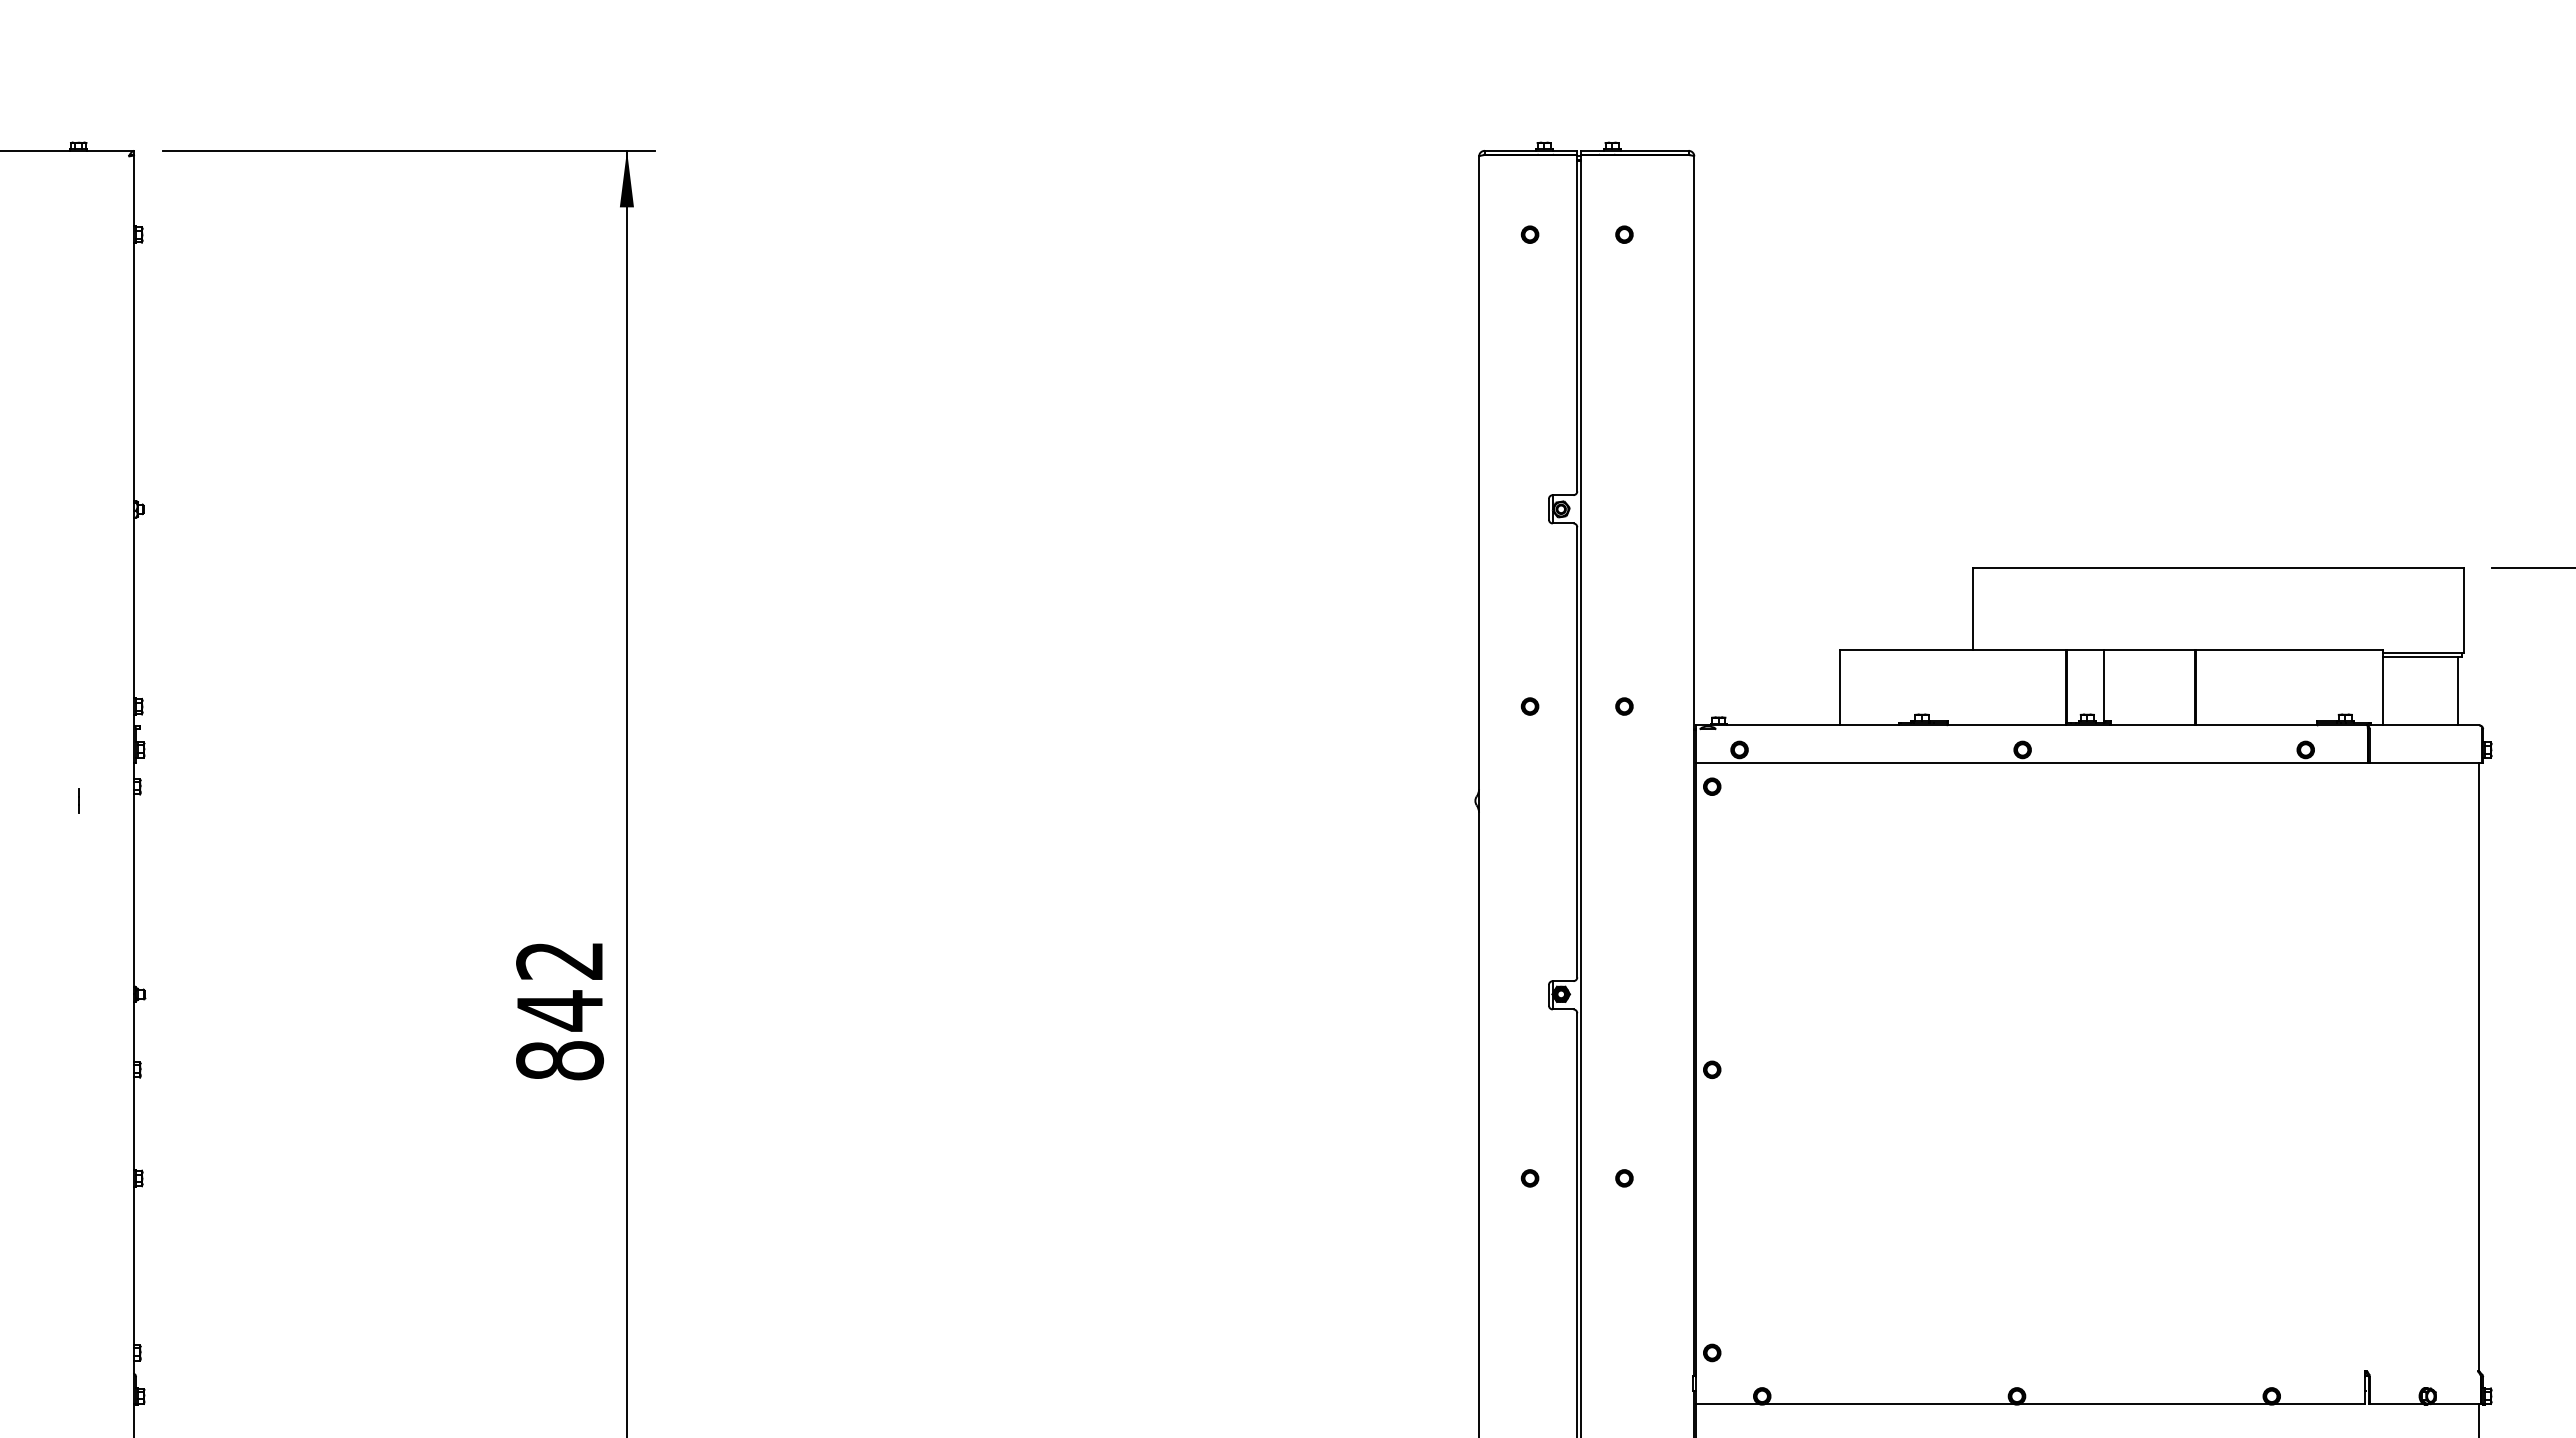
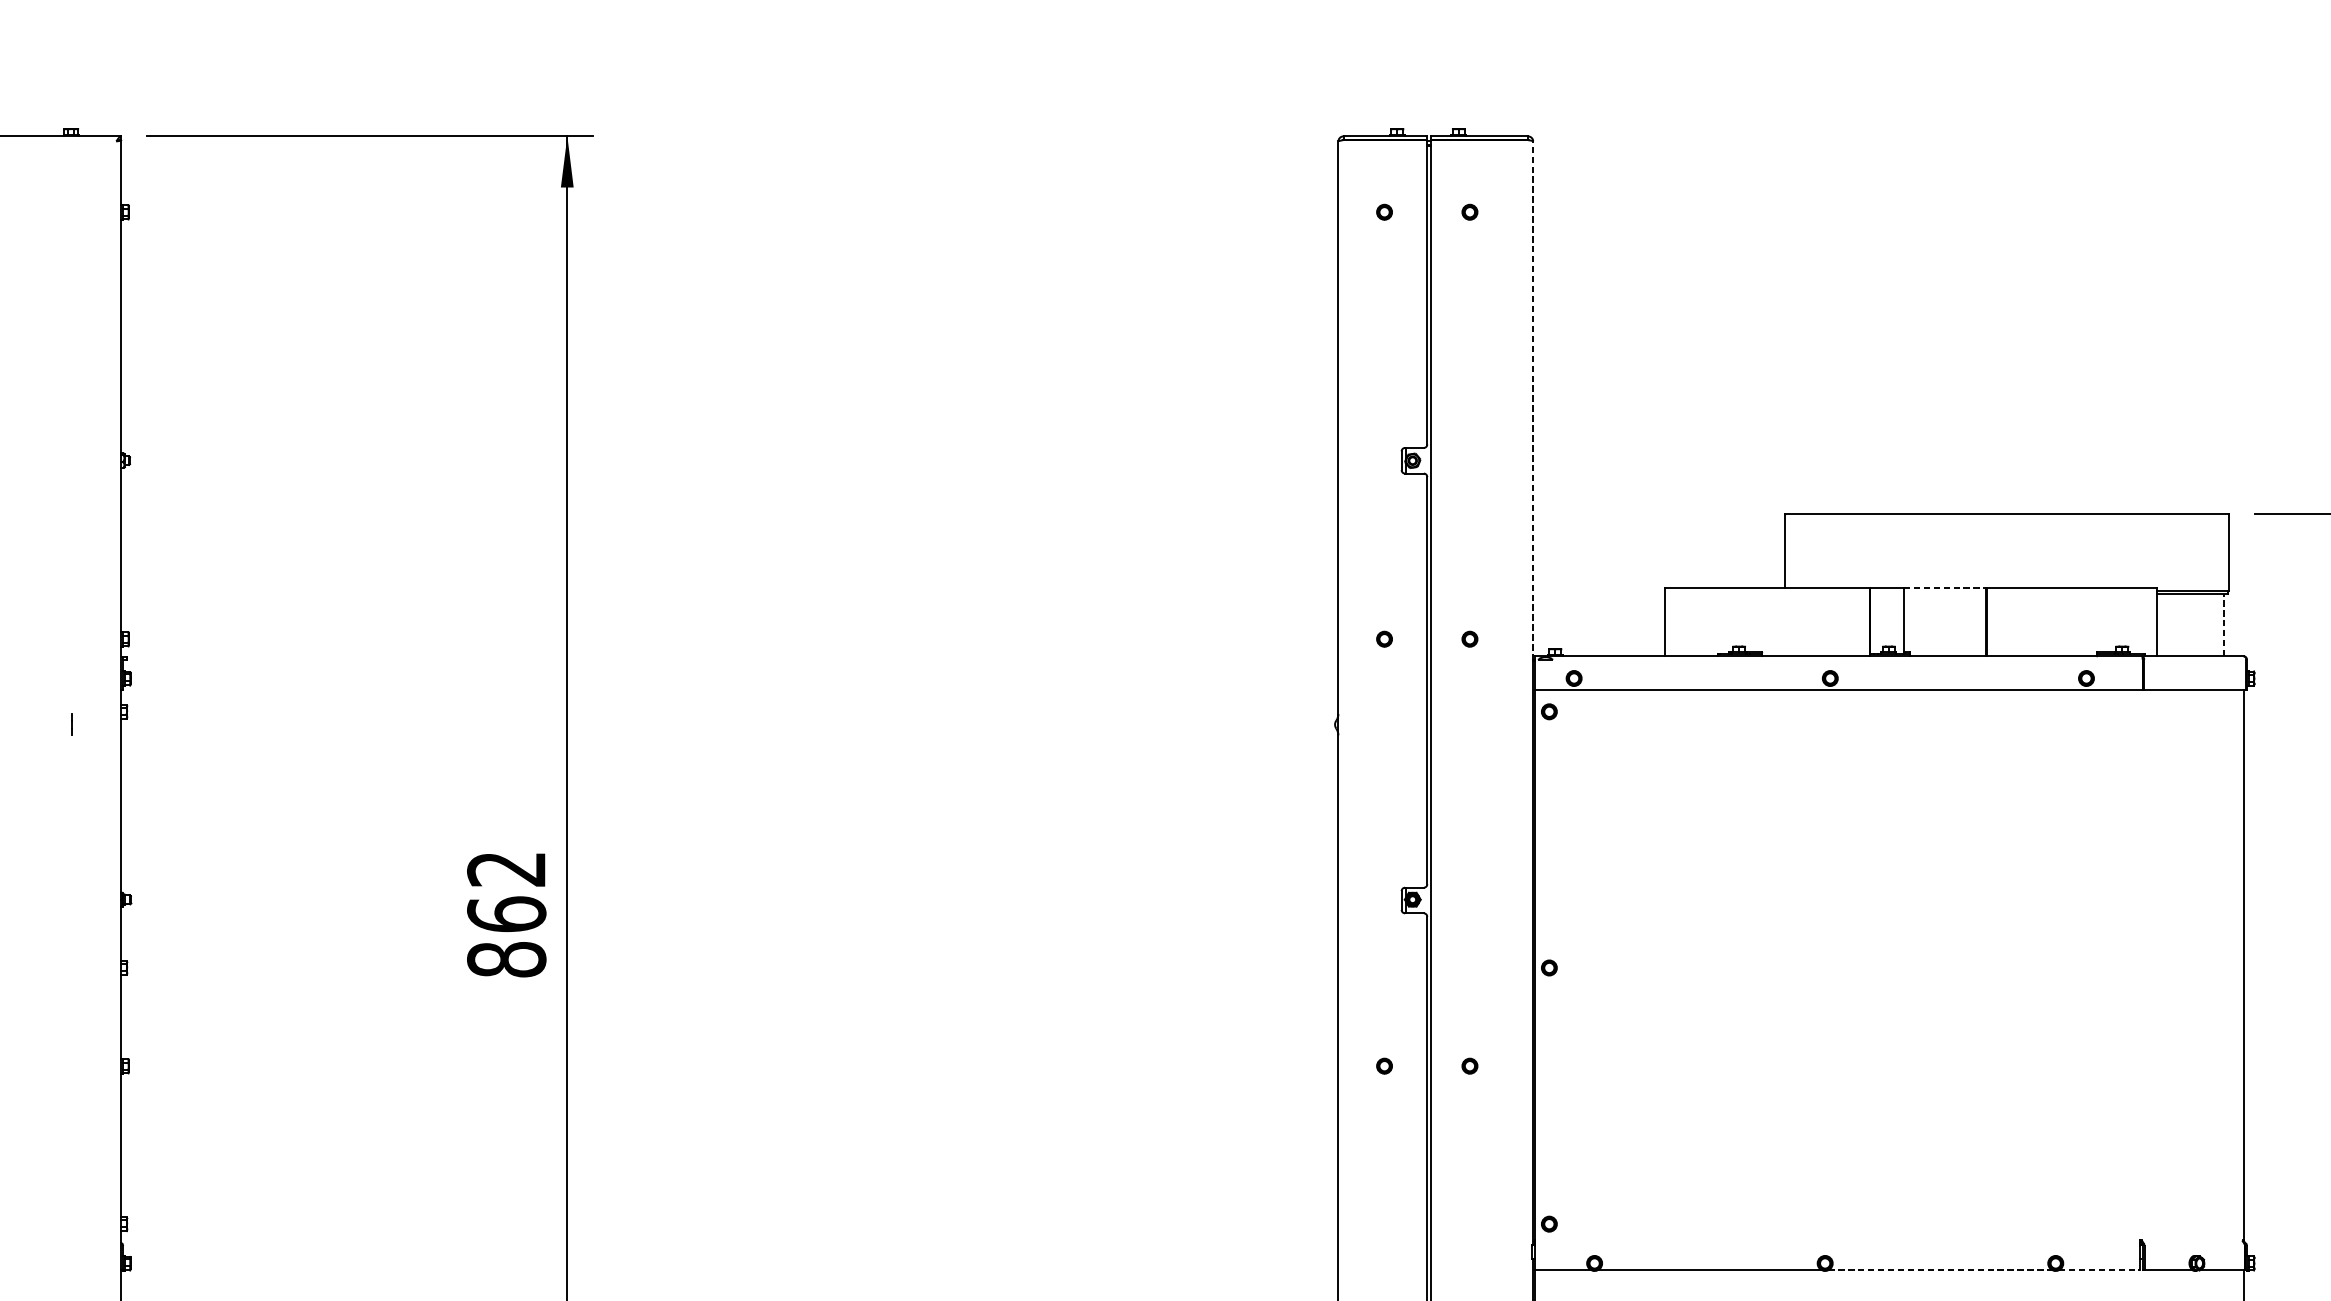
line: (1694, 443) -> (1533, 401), solid -> dashed
line: (2149, 649) -> (1945, 587), solid -> dashed
line: (2457, 690) -> (2223, 624), solid -> dashed
text: (560, 1010) -> (507, 914), 842 -> 862
line: (2144, 1403) -> (1940, 1269), solid -> dashed
line: (2319, 1403) -> (2098, 1269), solid -> dashed

